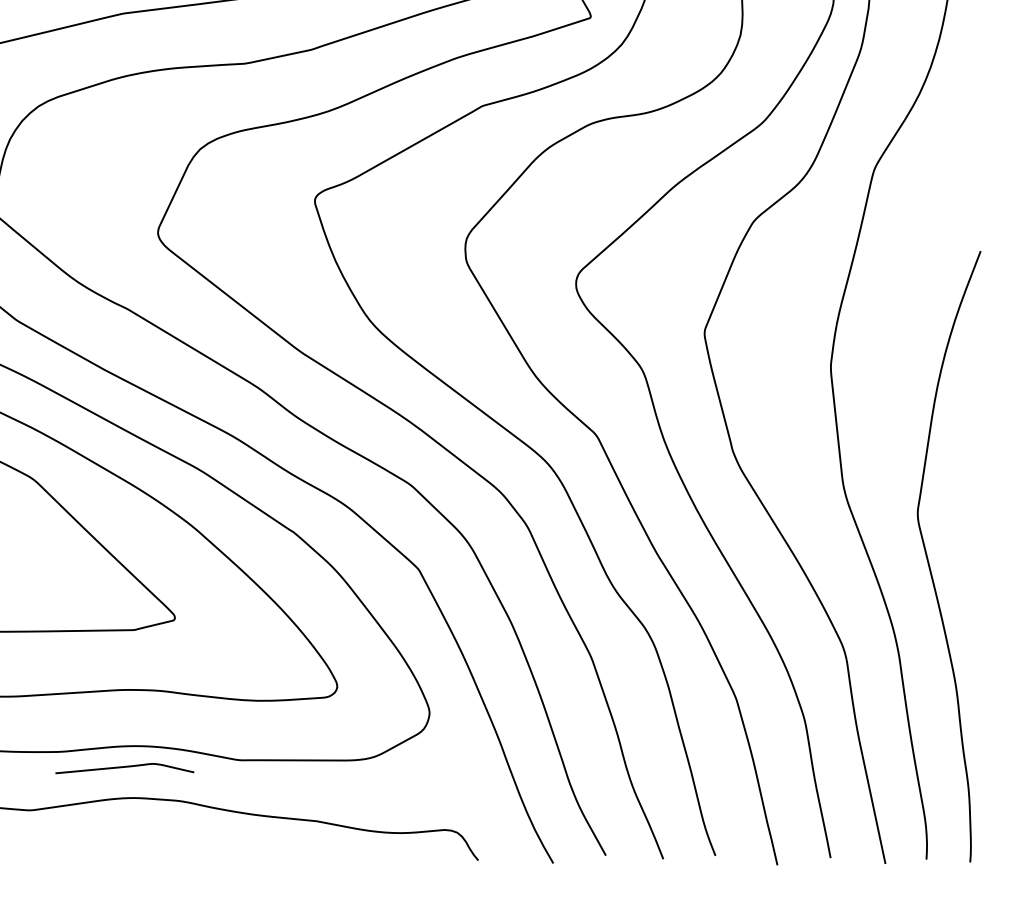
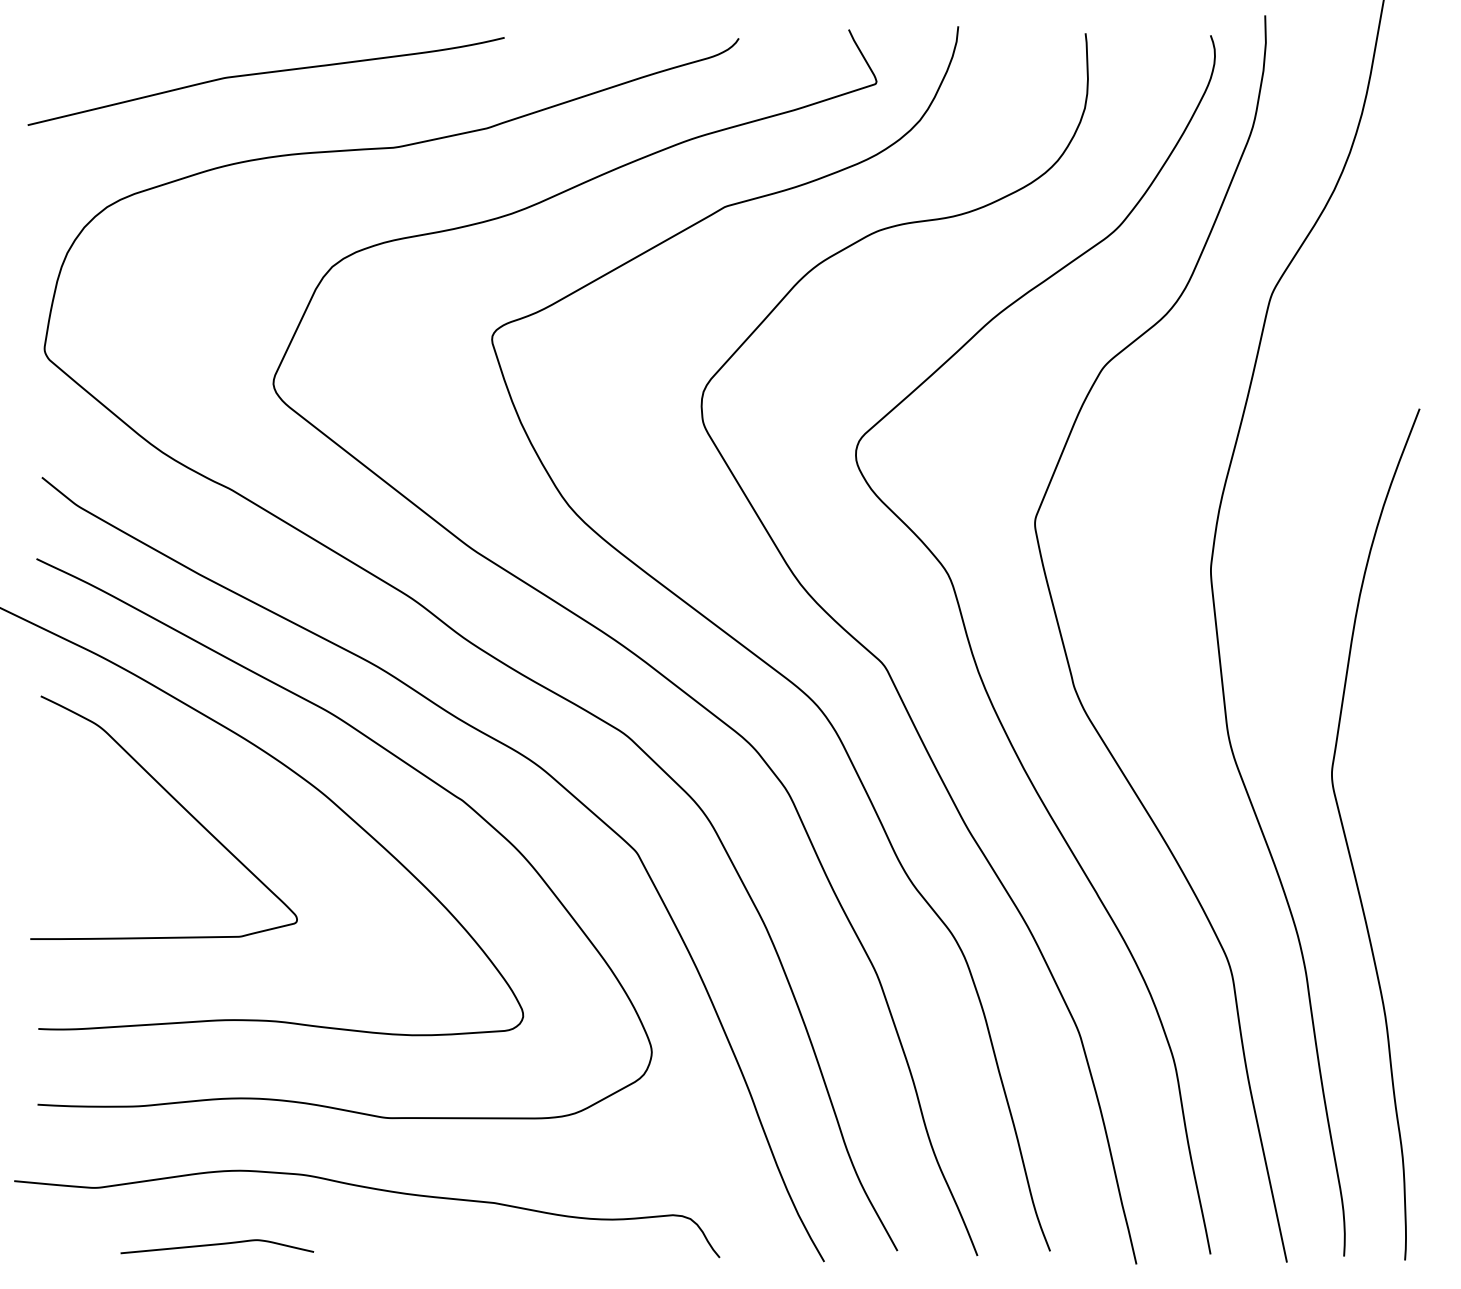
curve: (124, 767) -> (217, 1245), moved

